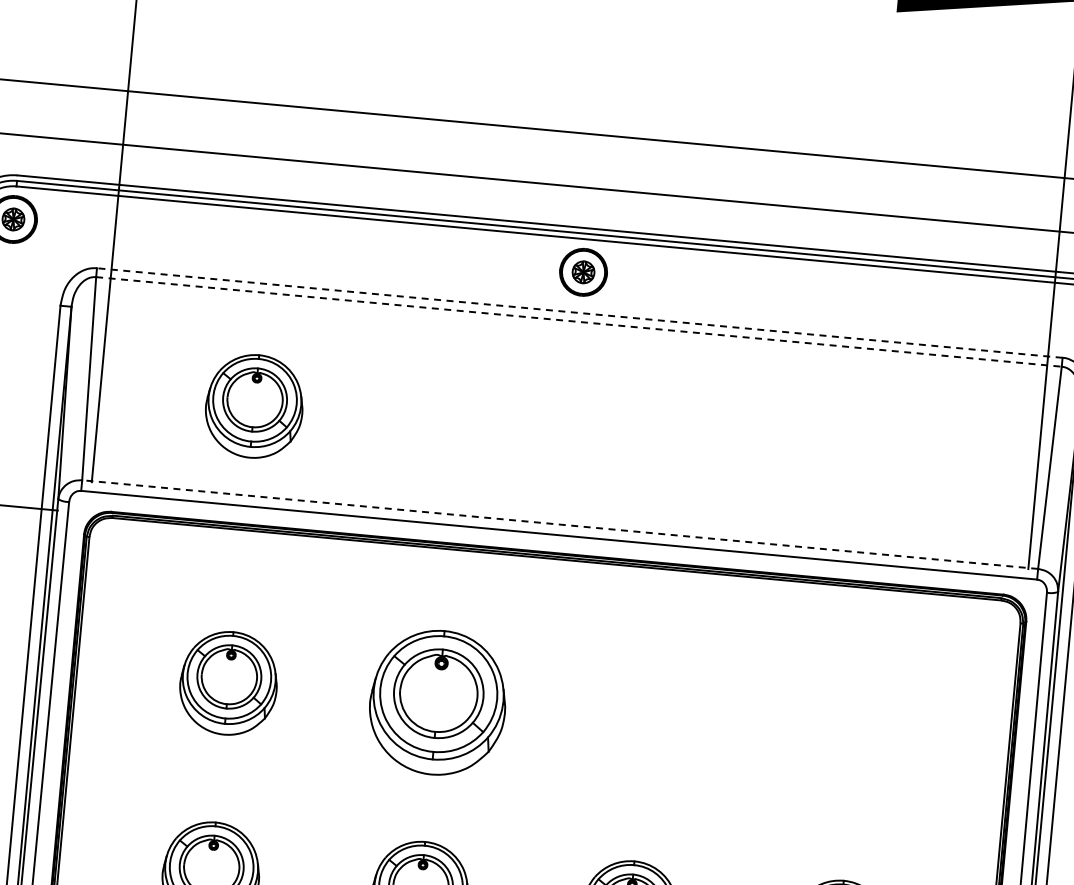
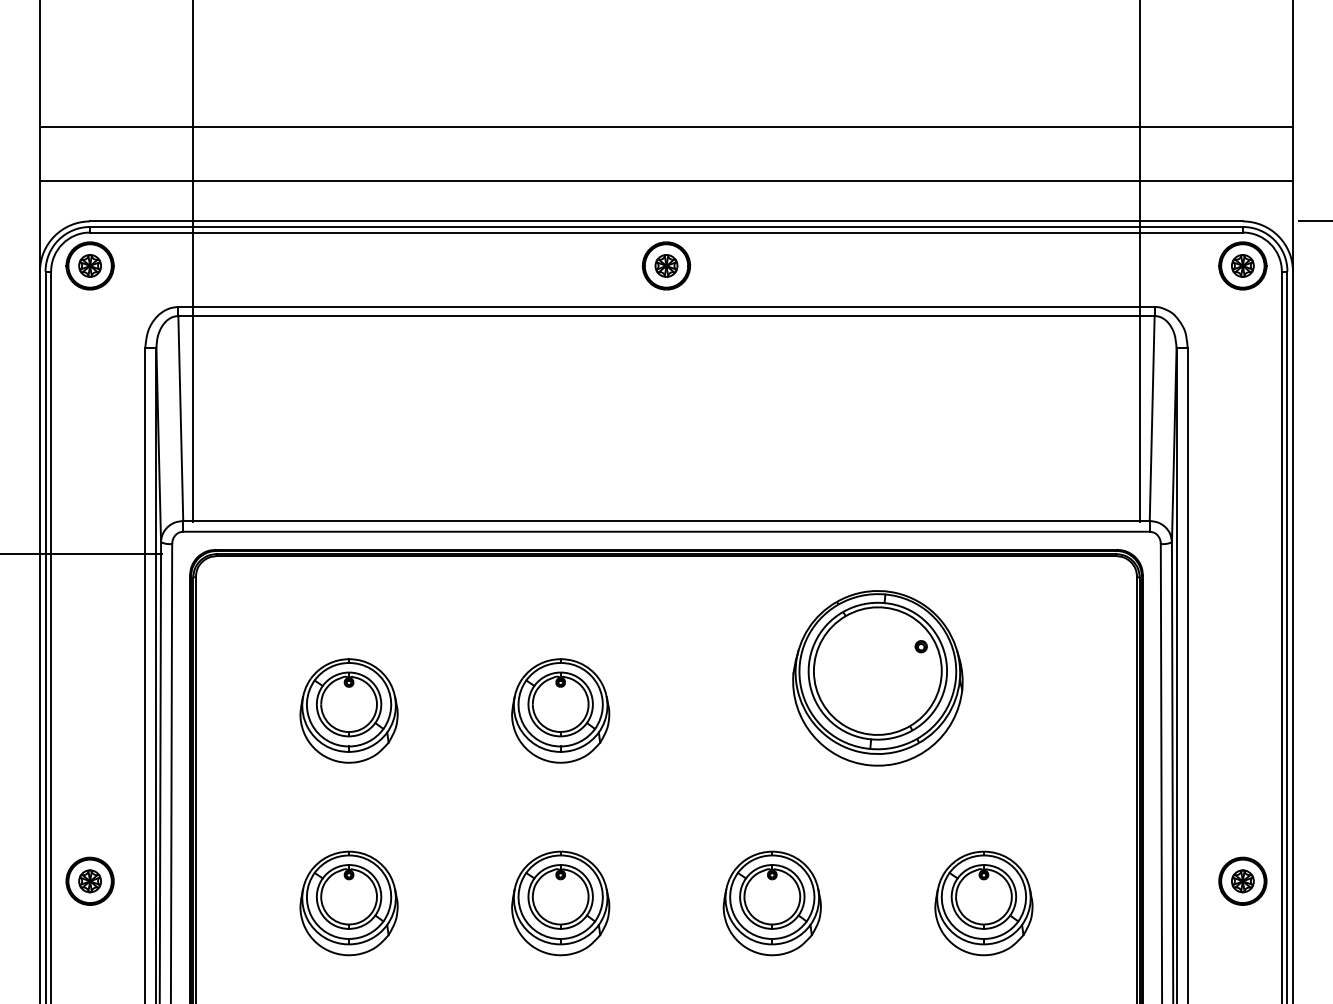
line: (579, 313) -> (666, 307), dashed -> solid
line: (579, 322) -> (667, 316), dashed -> solid
part: (253, 405) -> (348, 430), removed
line: (560, 525) -> (666, 521), dashed -> solid
part: (754, 699) -> (877, 678), added
part: (437, 702) -> (560, 710), size x0.71

